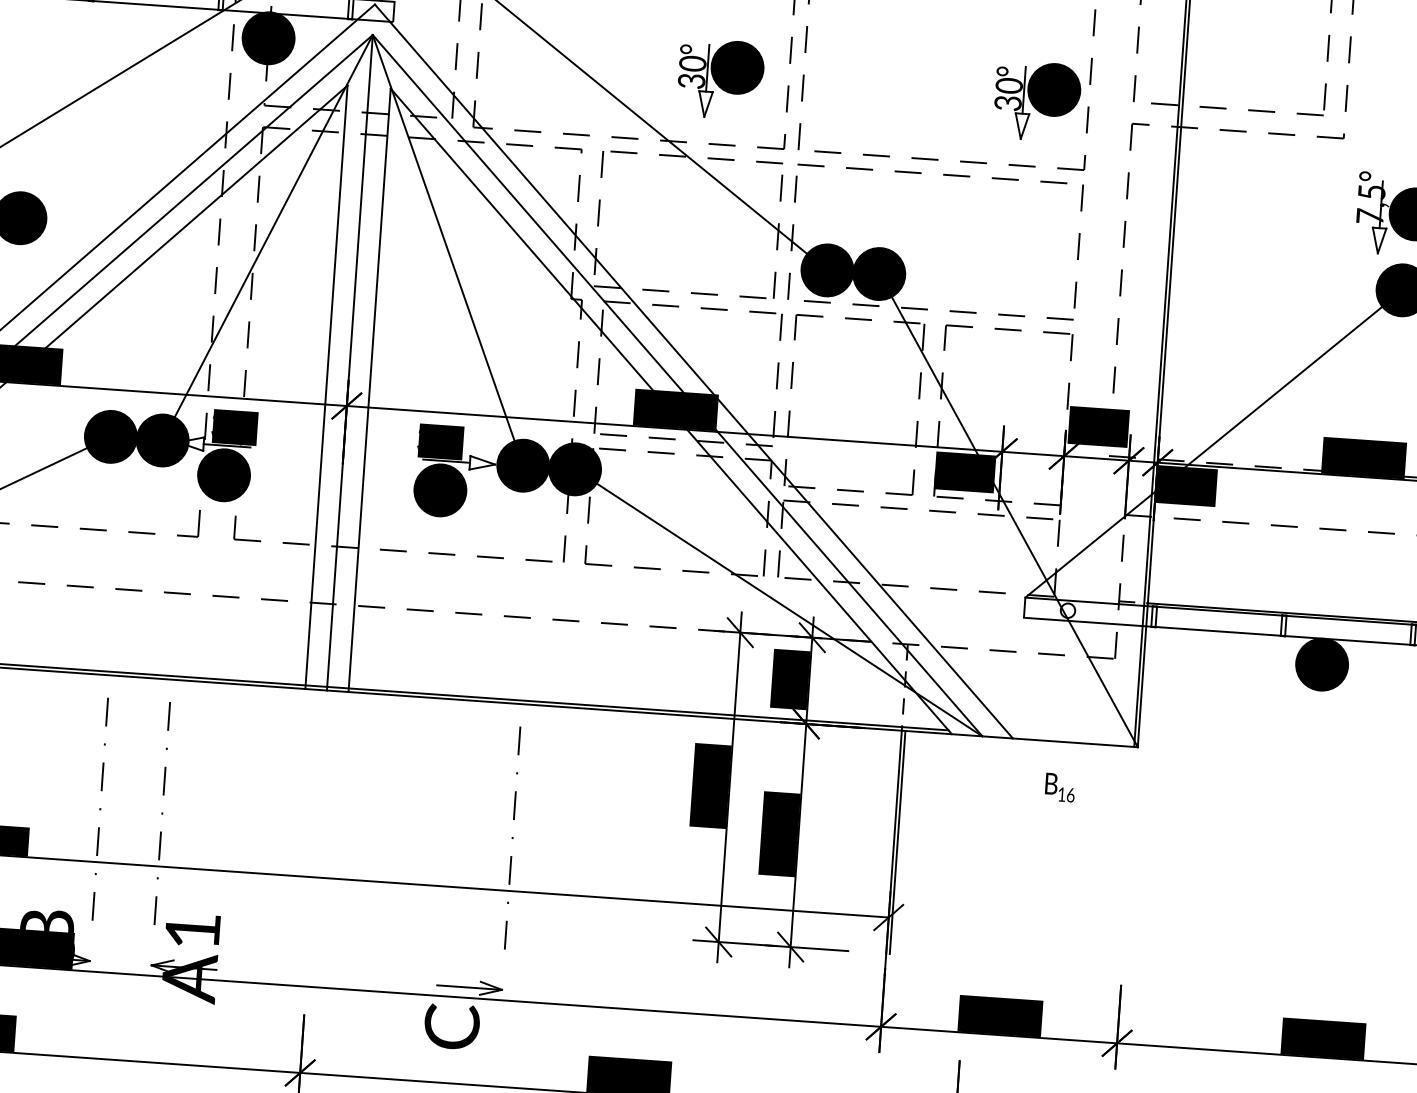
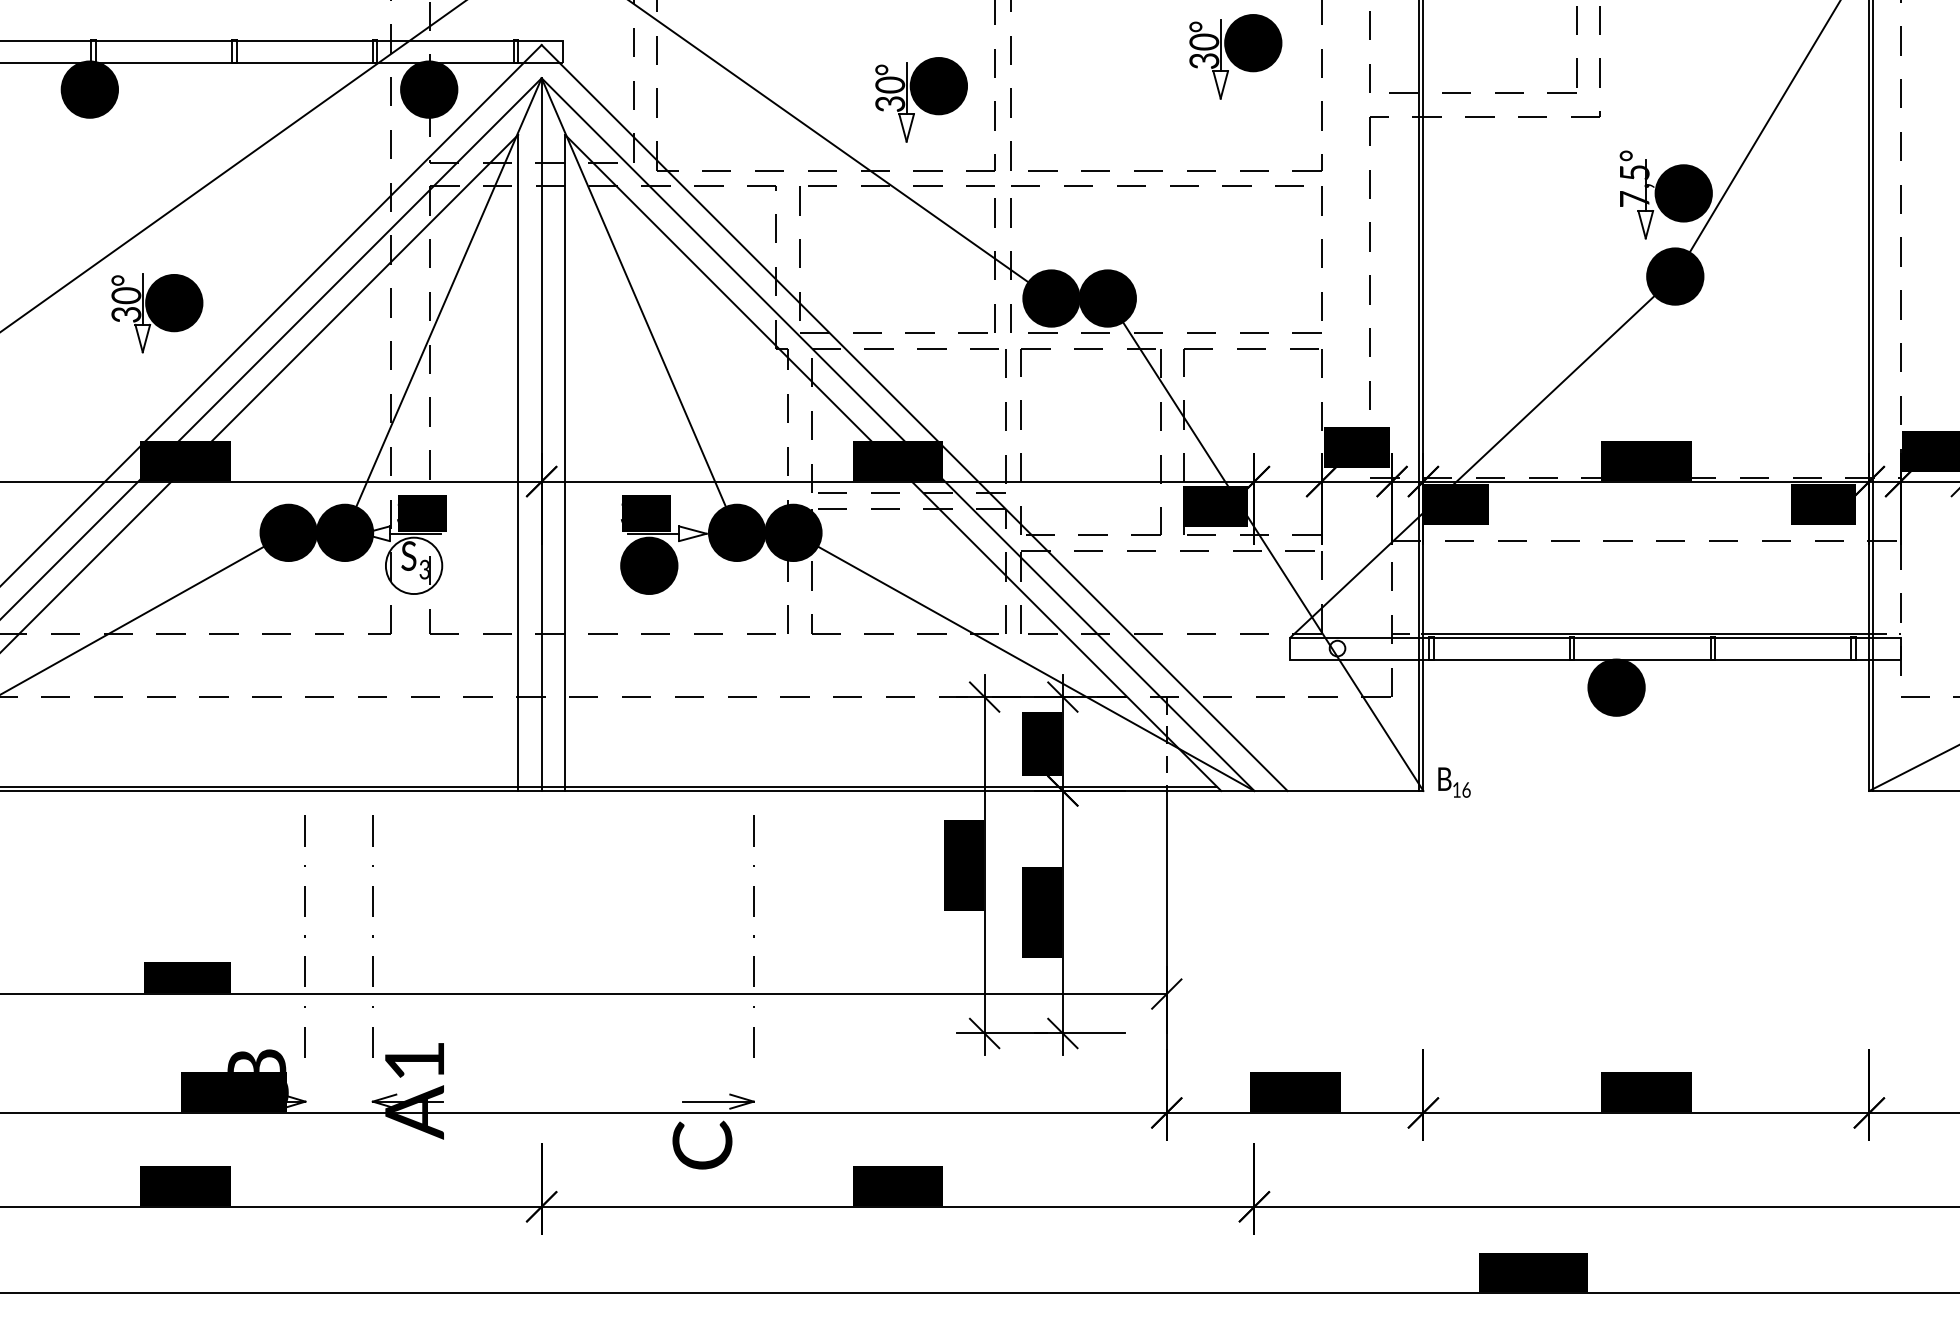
part: (1037, 101) -> (1235, 56), moved
fill: (223, 474) -> (413, 565), removed
text: (1060, 787) -> (1454, 782), moved
line: (897, 841) -> (1170, 911), removed

